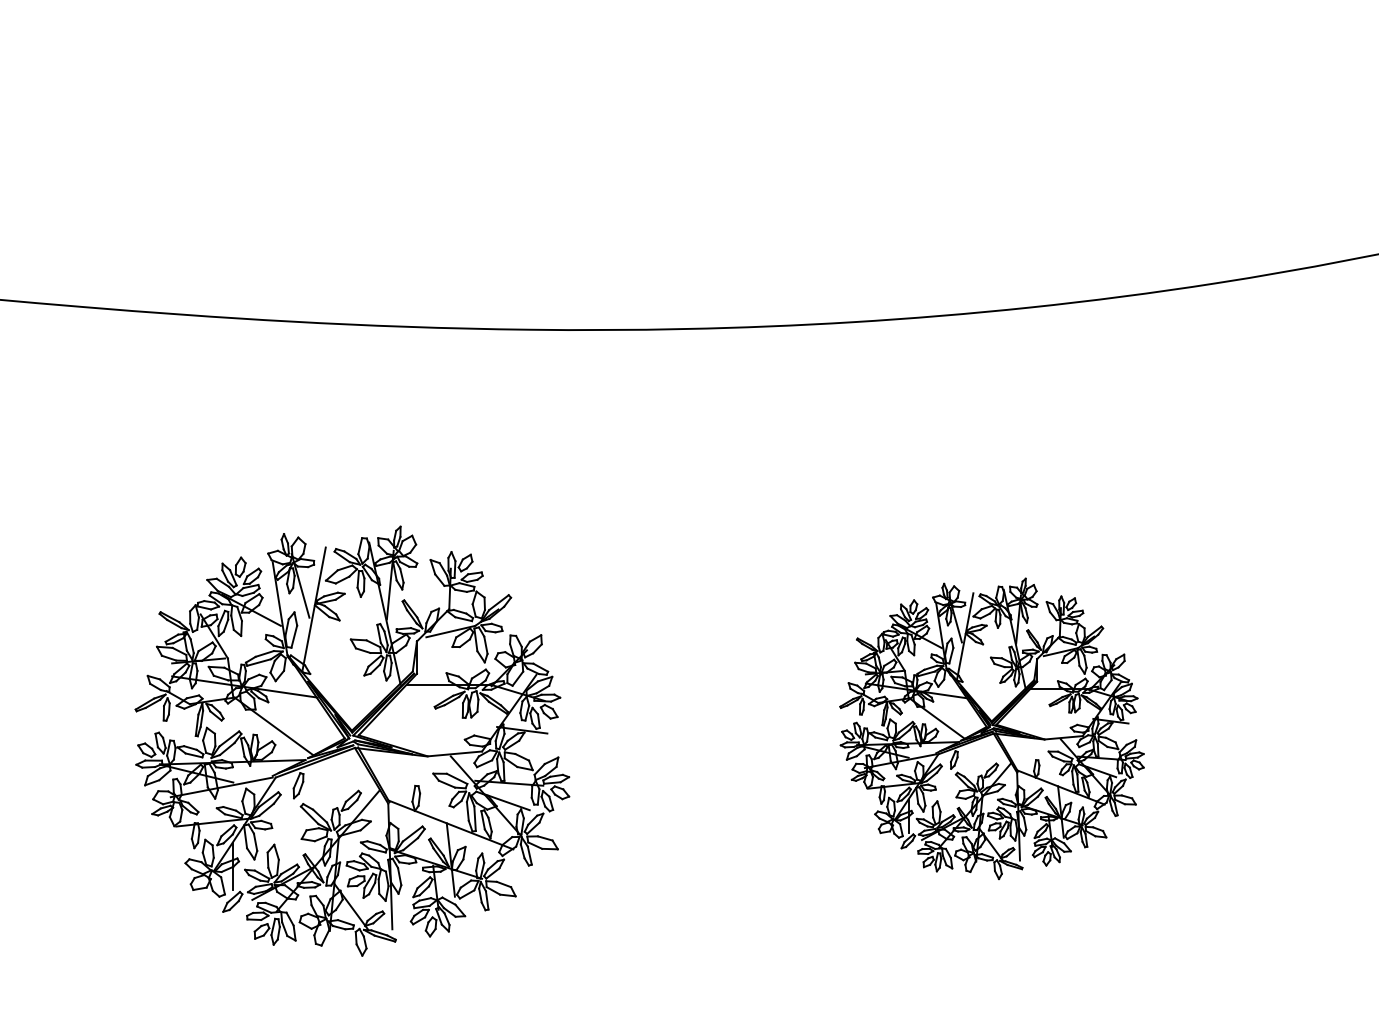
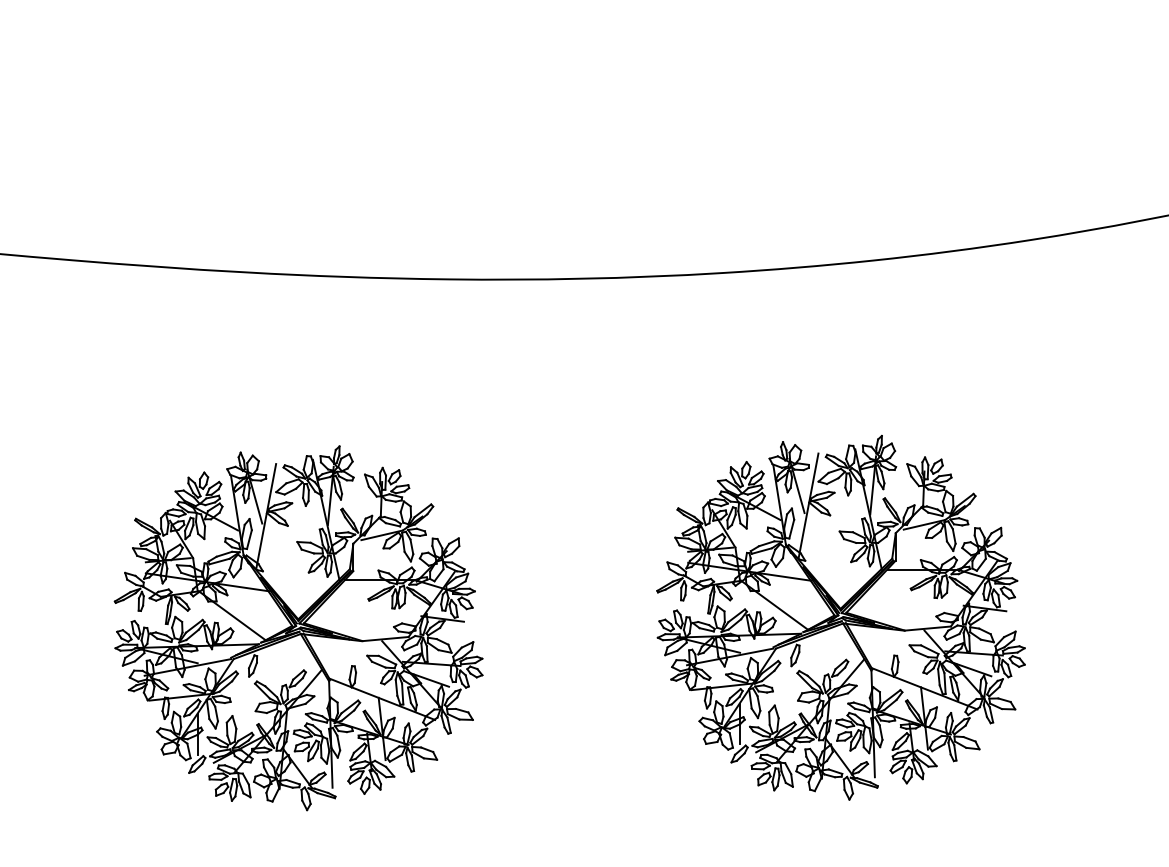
part: (991, 728) -> (840, 617), size x1.43

